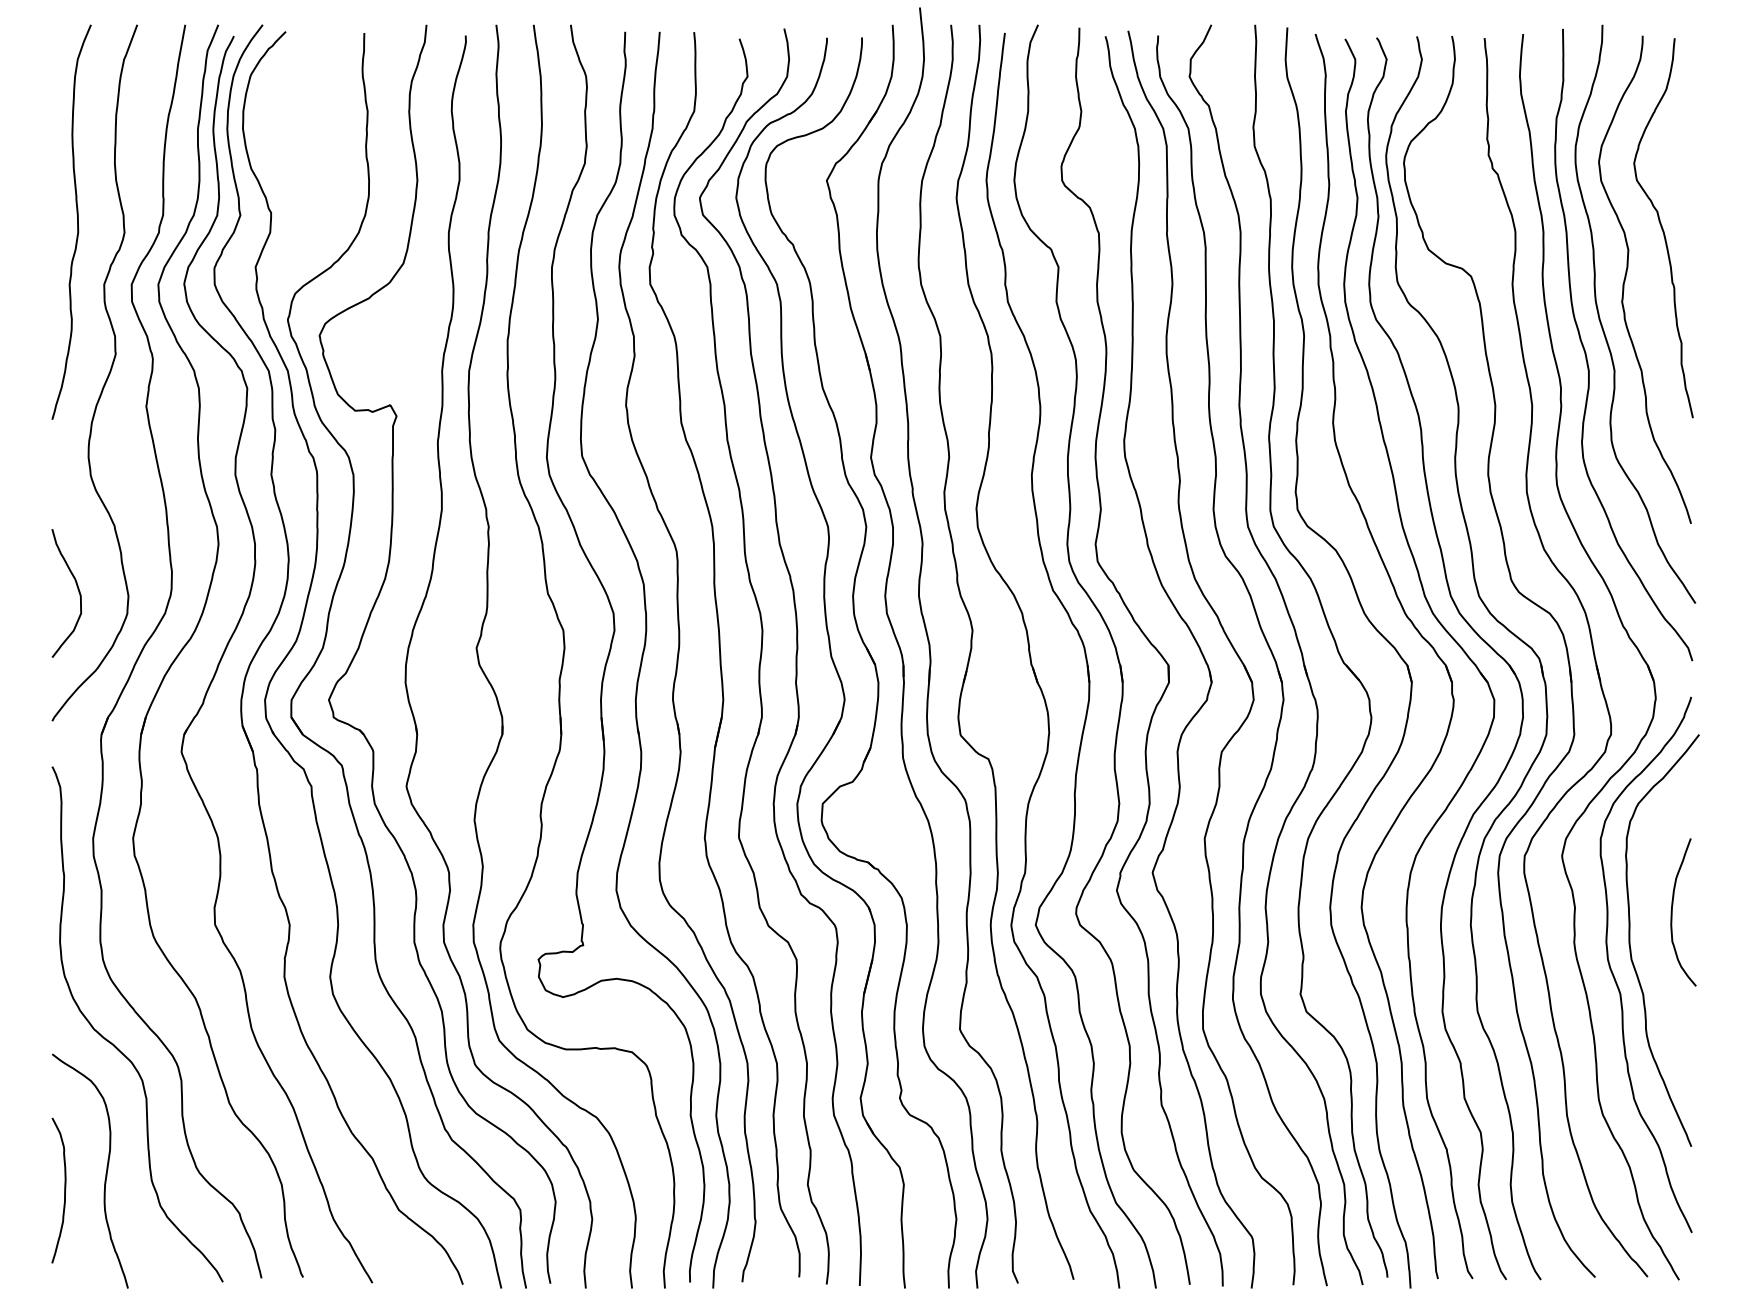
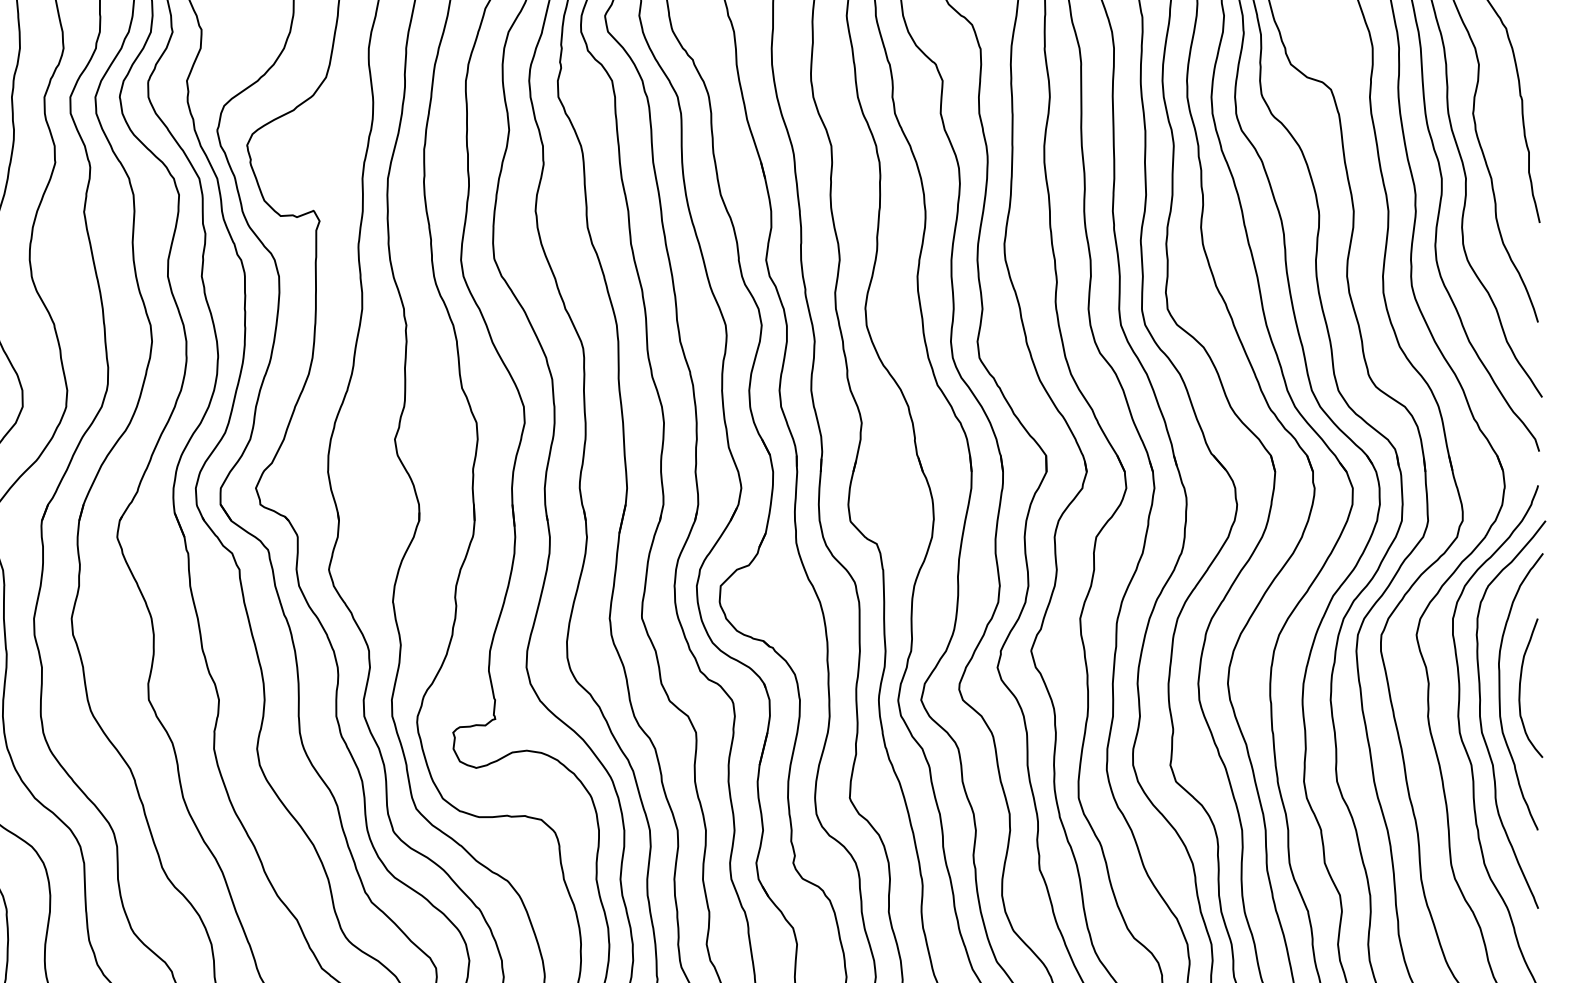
curve: (1651, 916) -> (1500, 692), added

